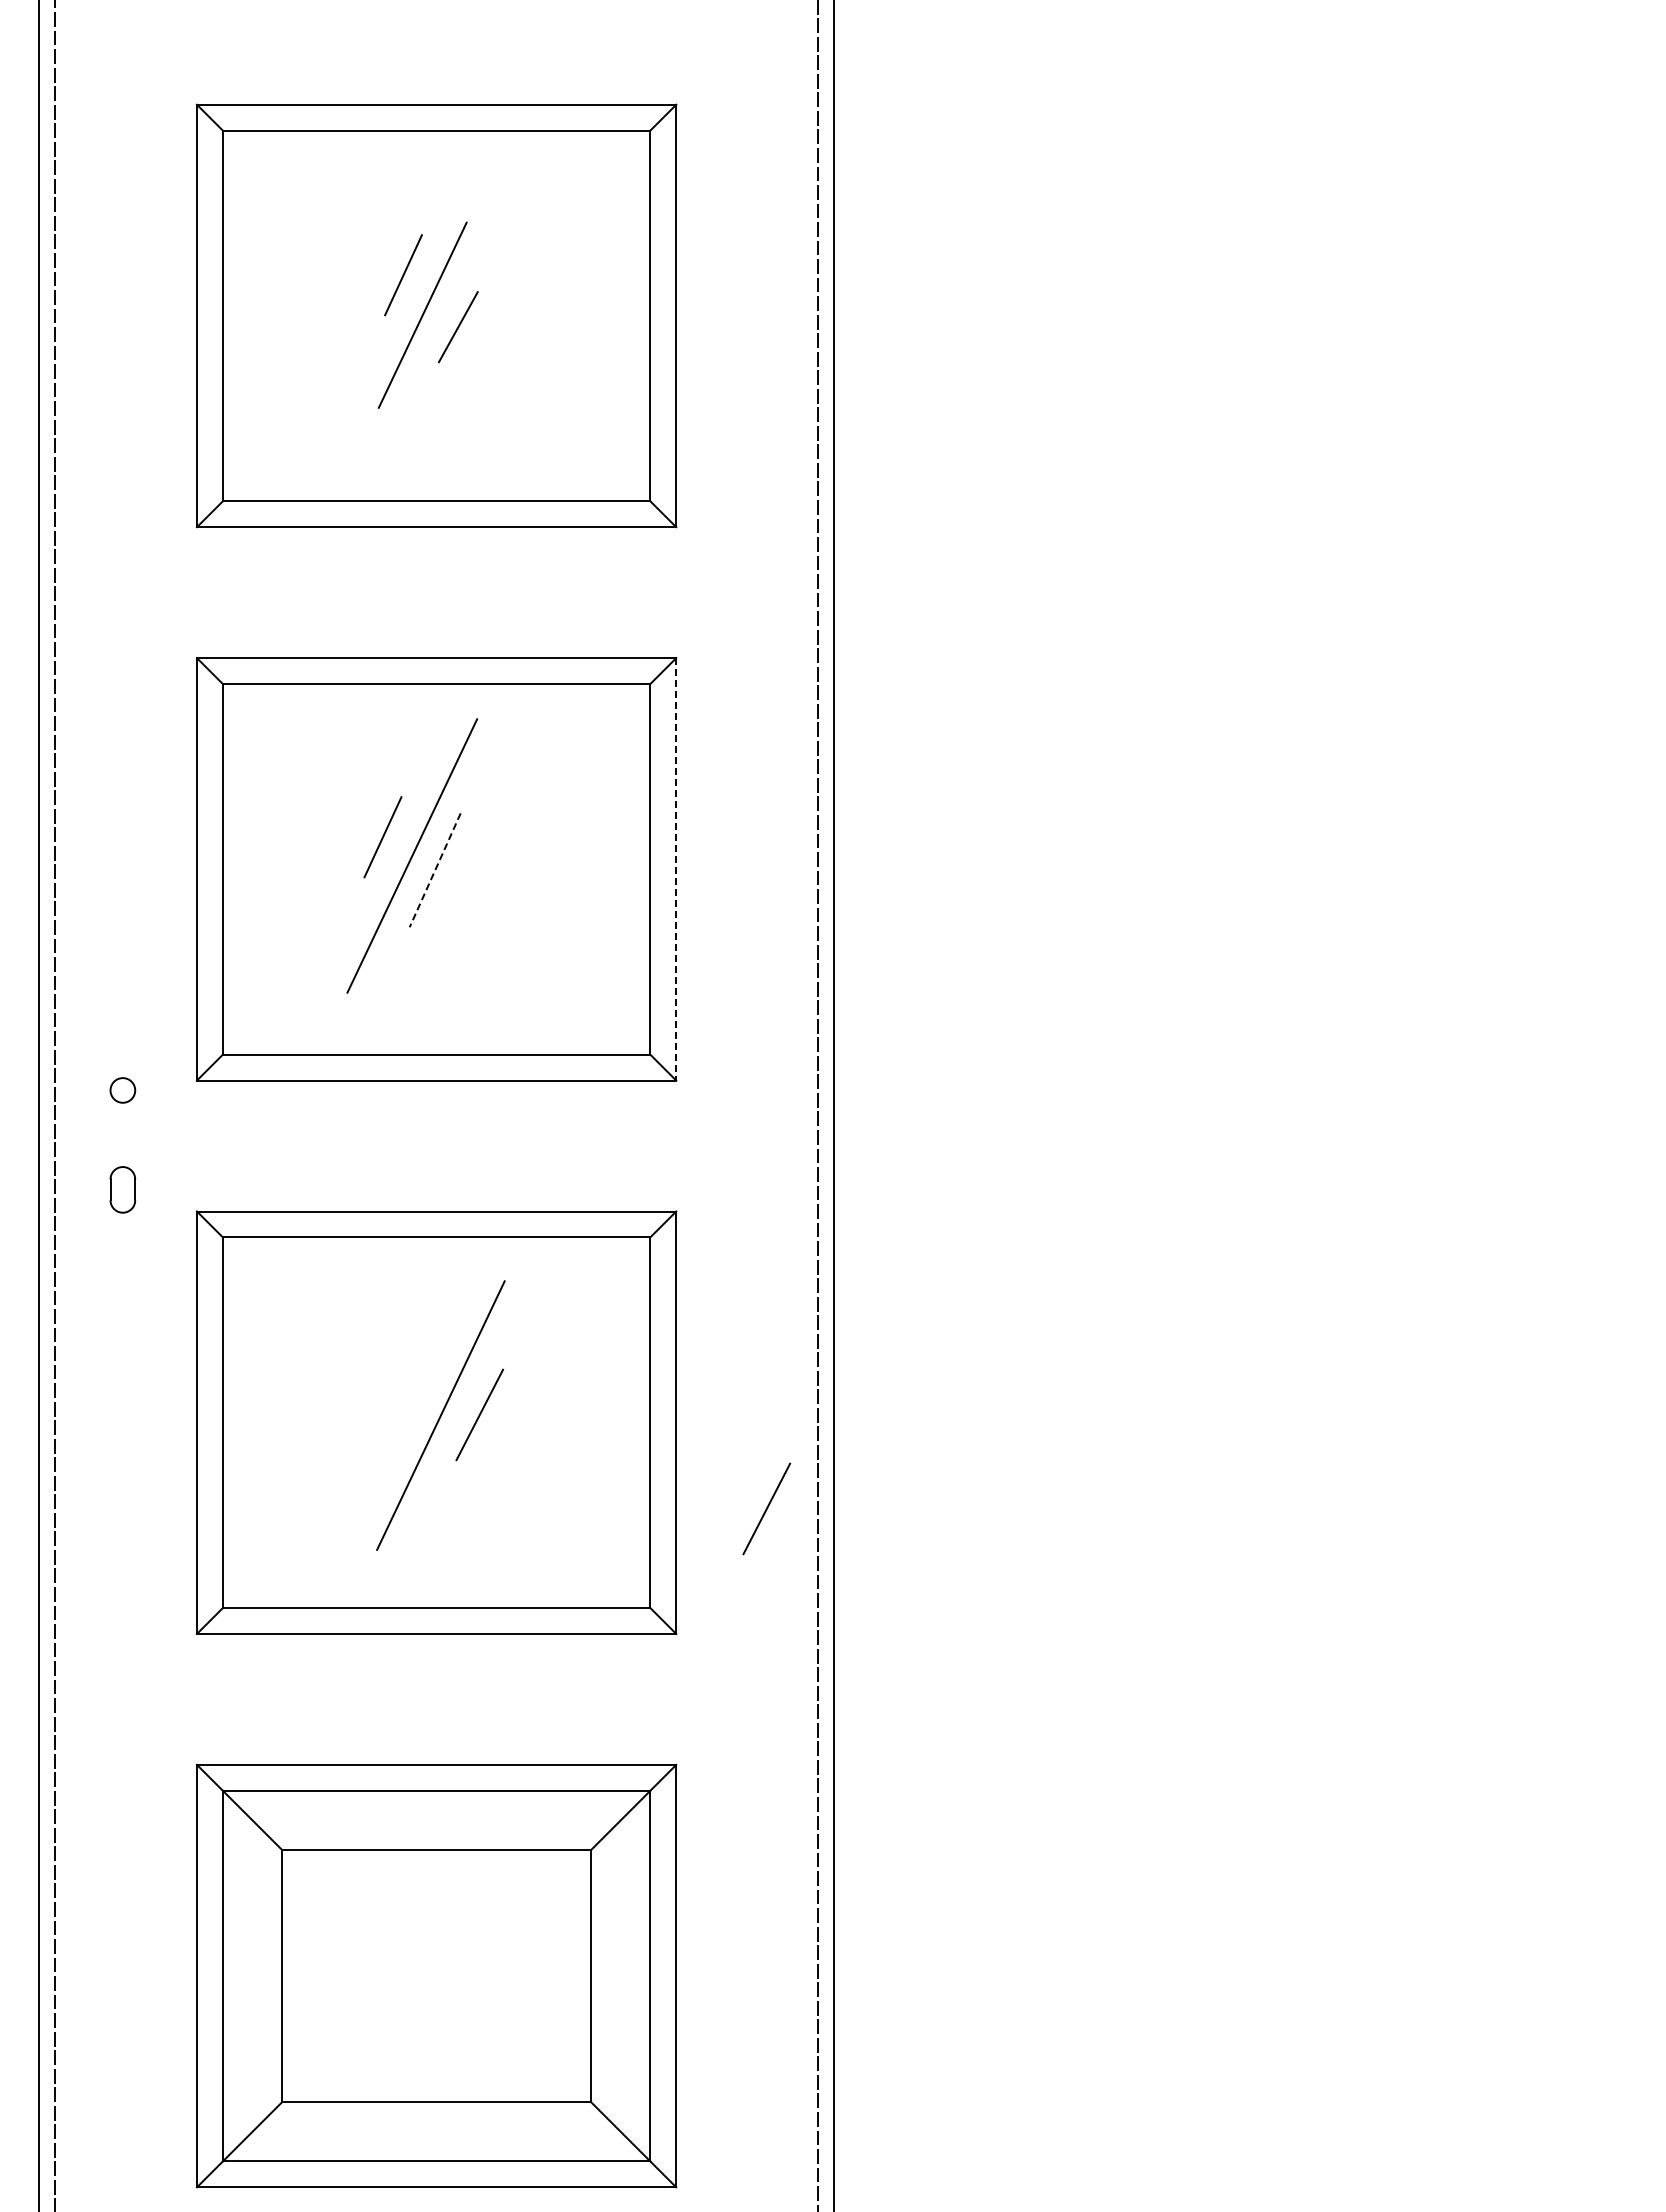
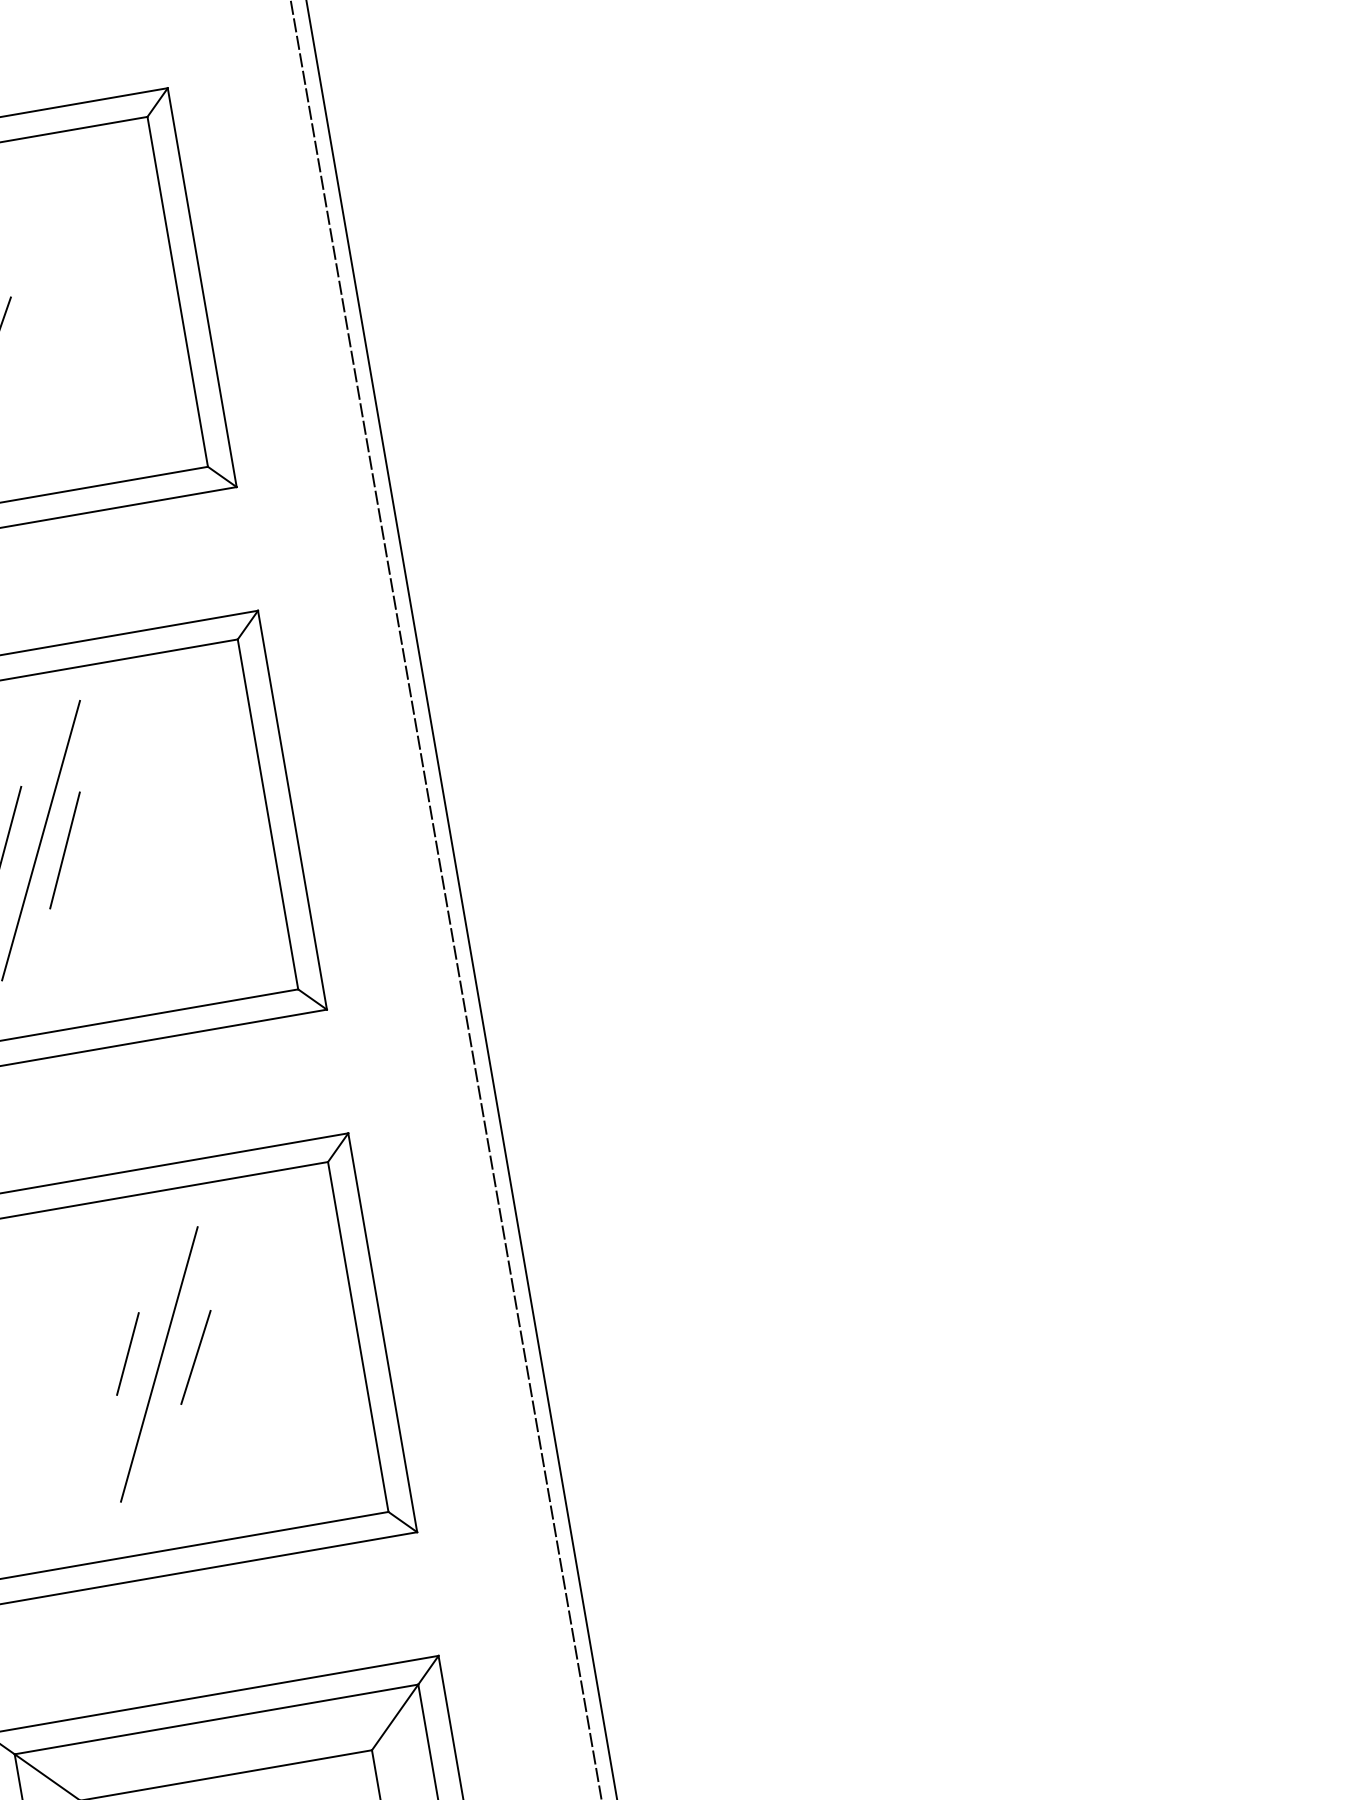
line: (676, 869) -> (292, 810), dashed -> solid
line: (435, 870) -> (65, 850), dashed -> solid
line: (410, 1399) -> (128, 1354), added
line: (766, 1508) -> (481, 1399), removed

